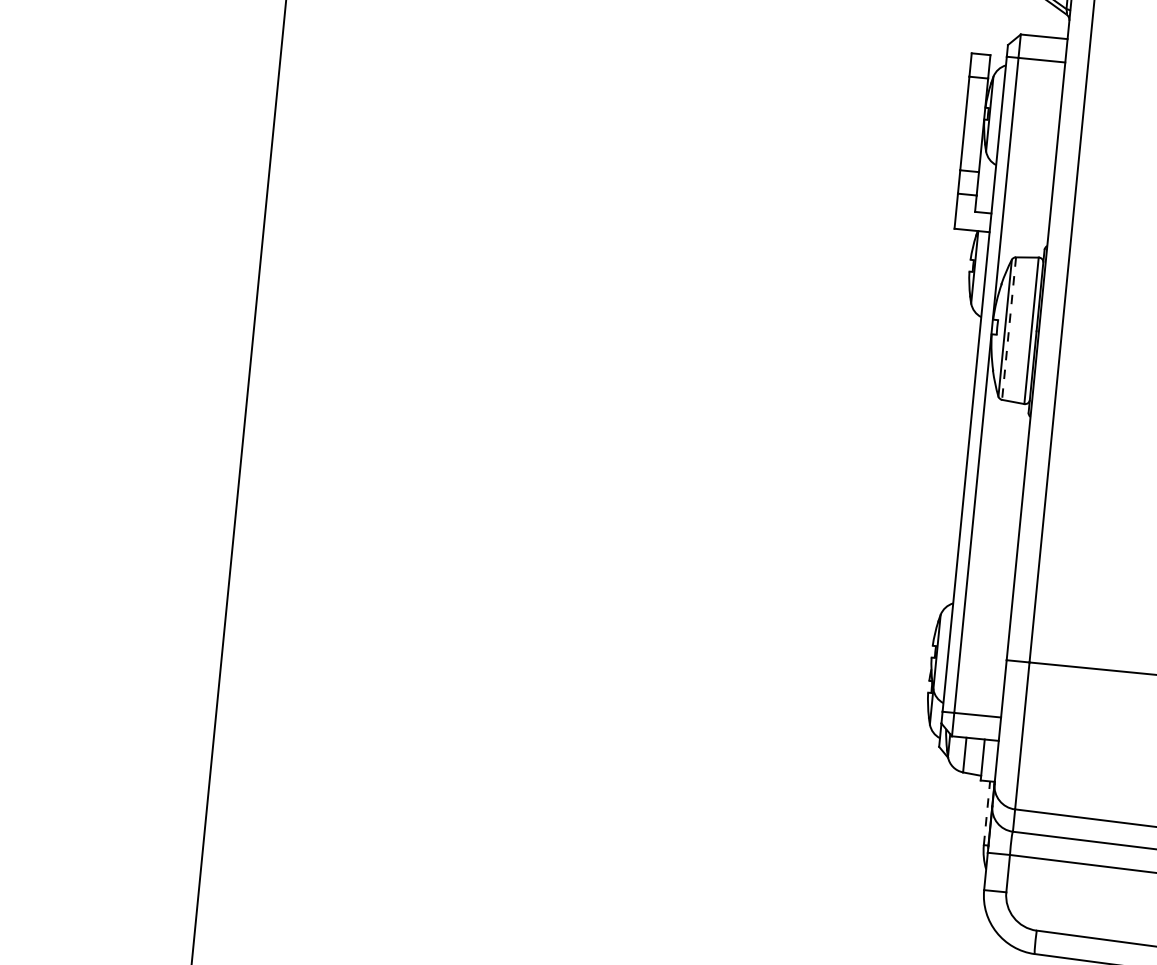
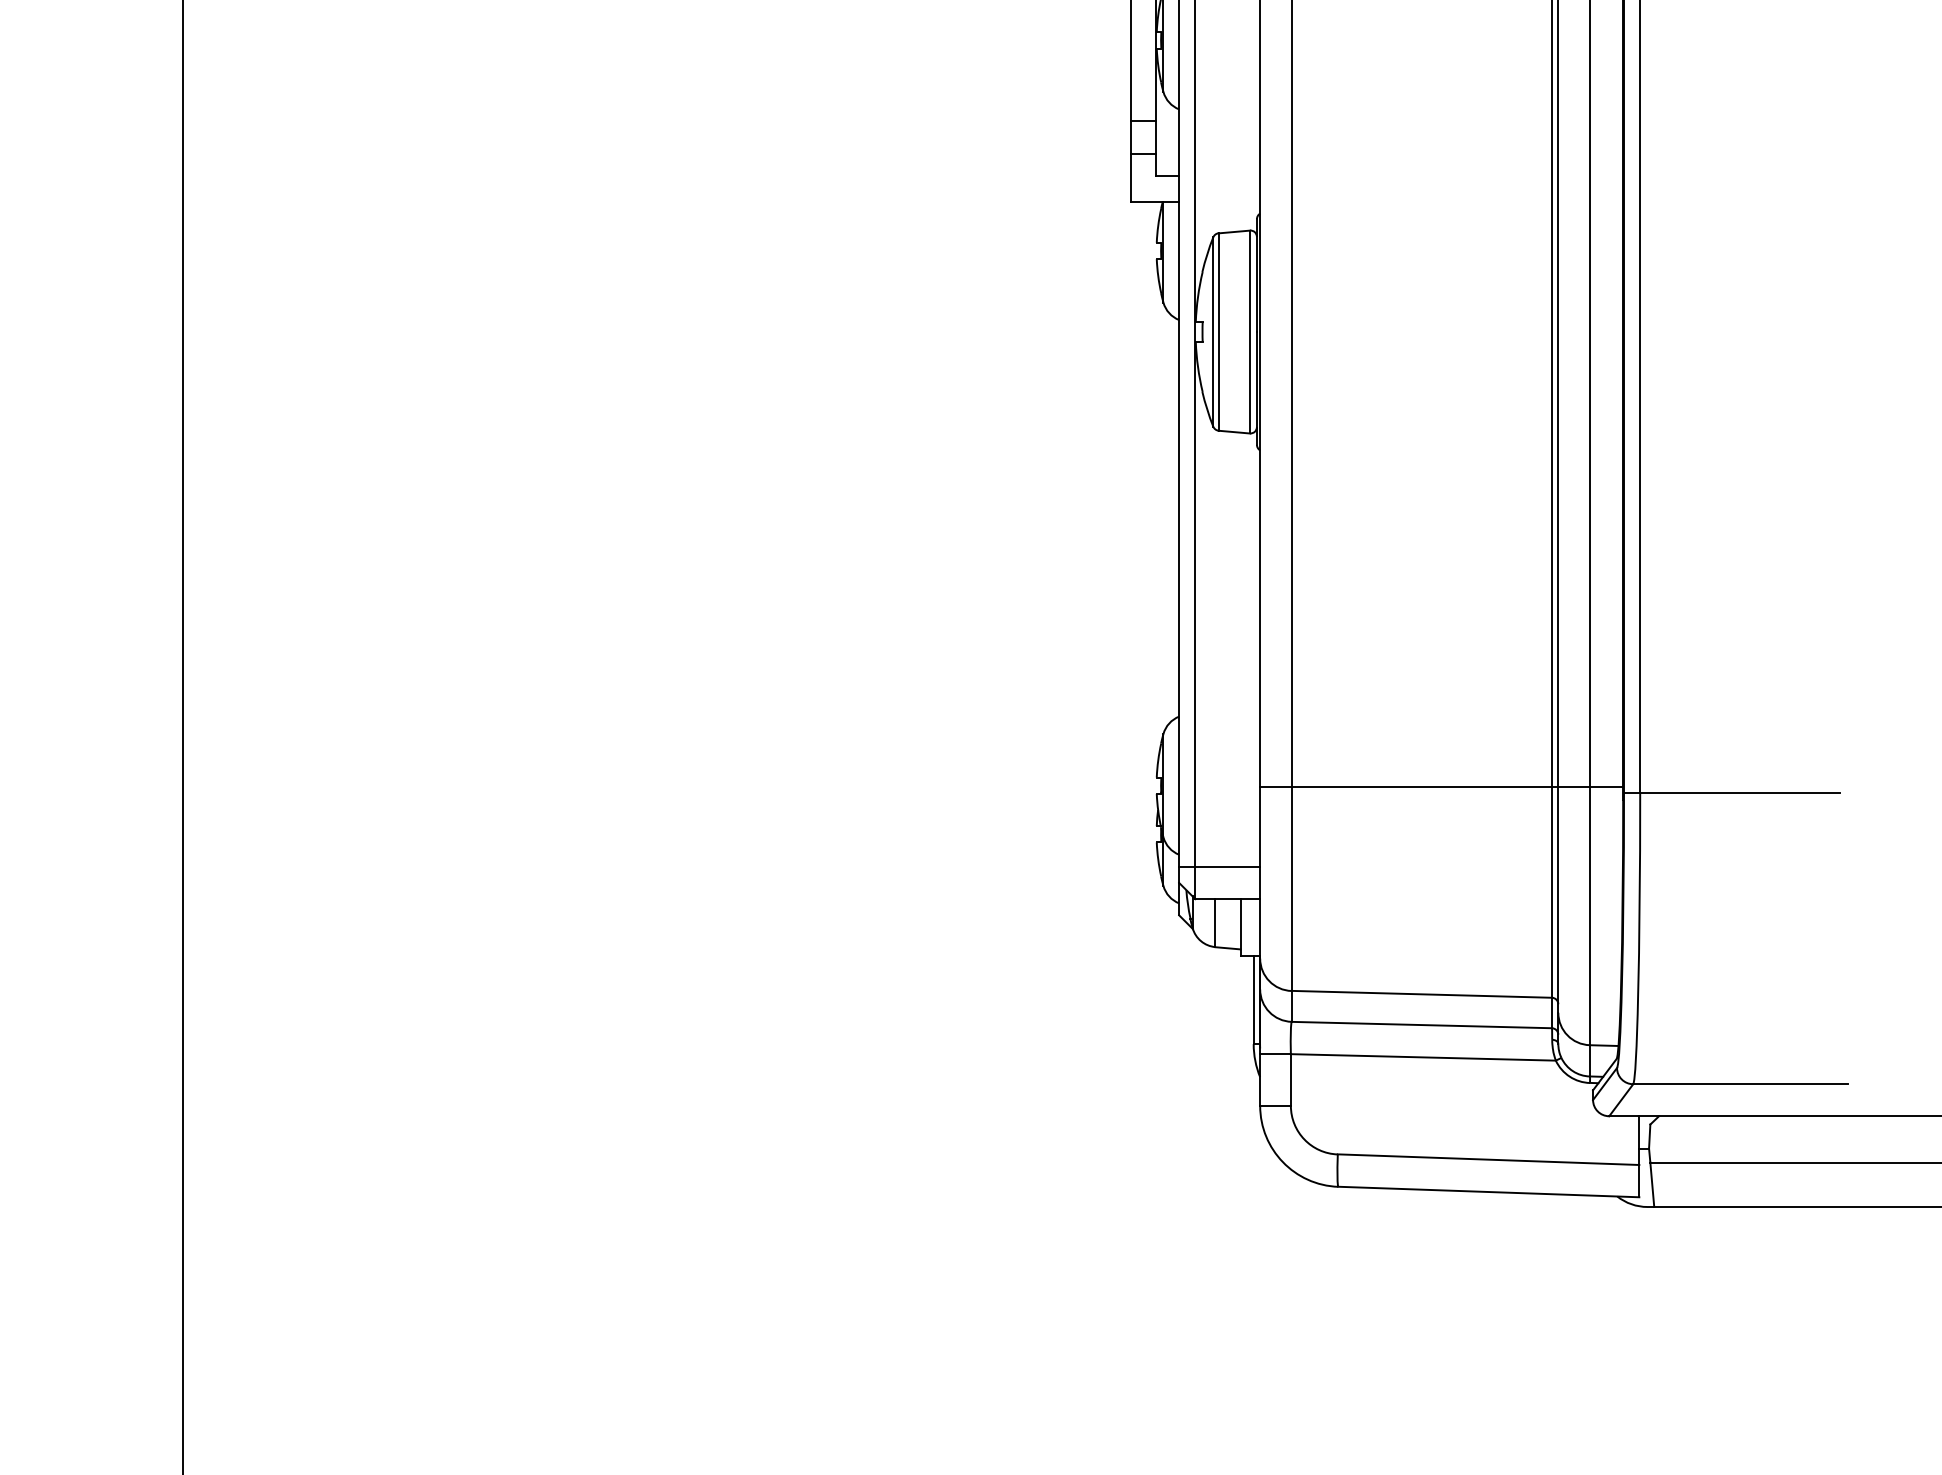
line: (1008, 328) -> (1218, 332), dashed -> solid
line: (986, 812) -> (1253, 999), dashed -> solid

